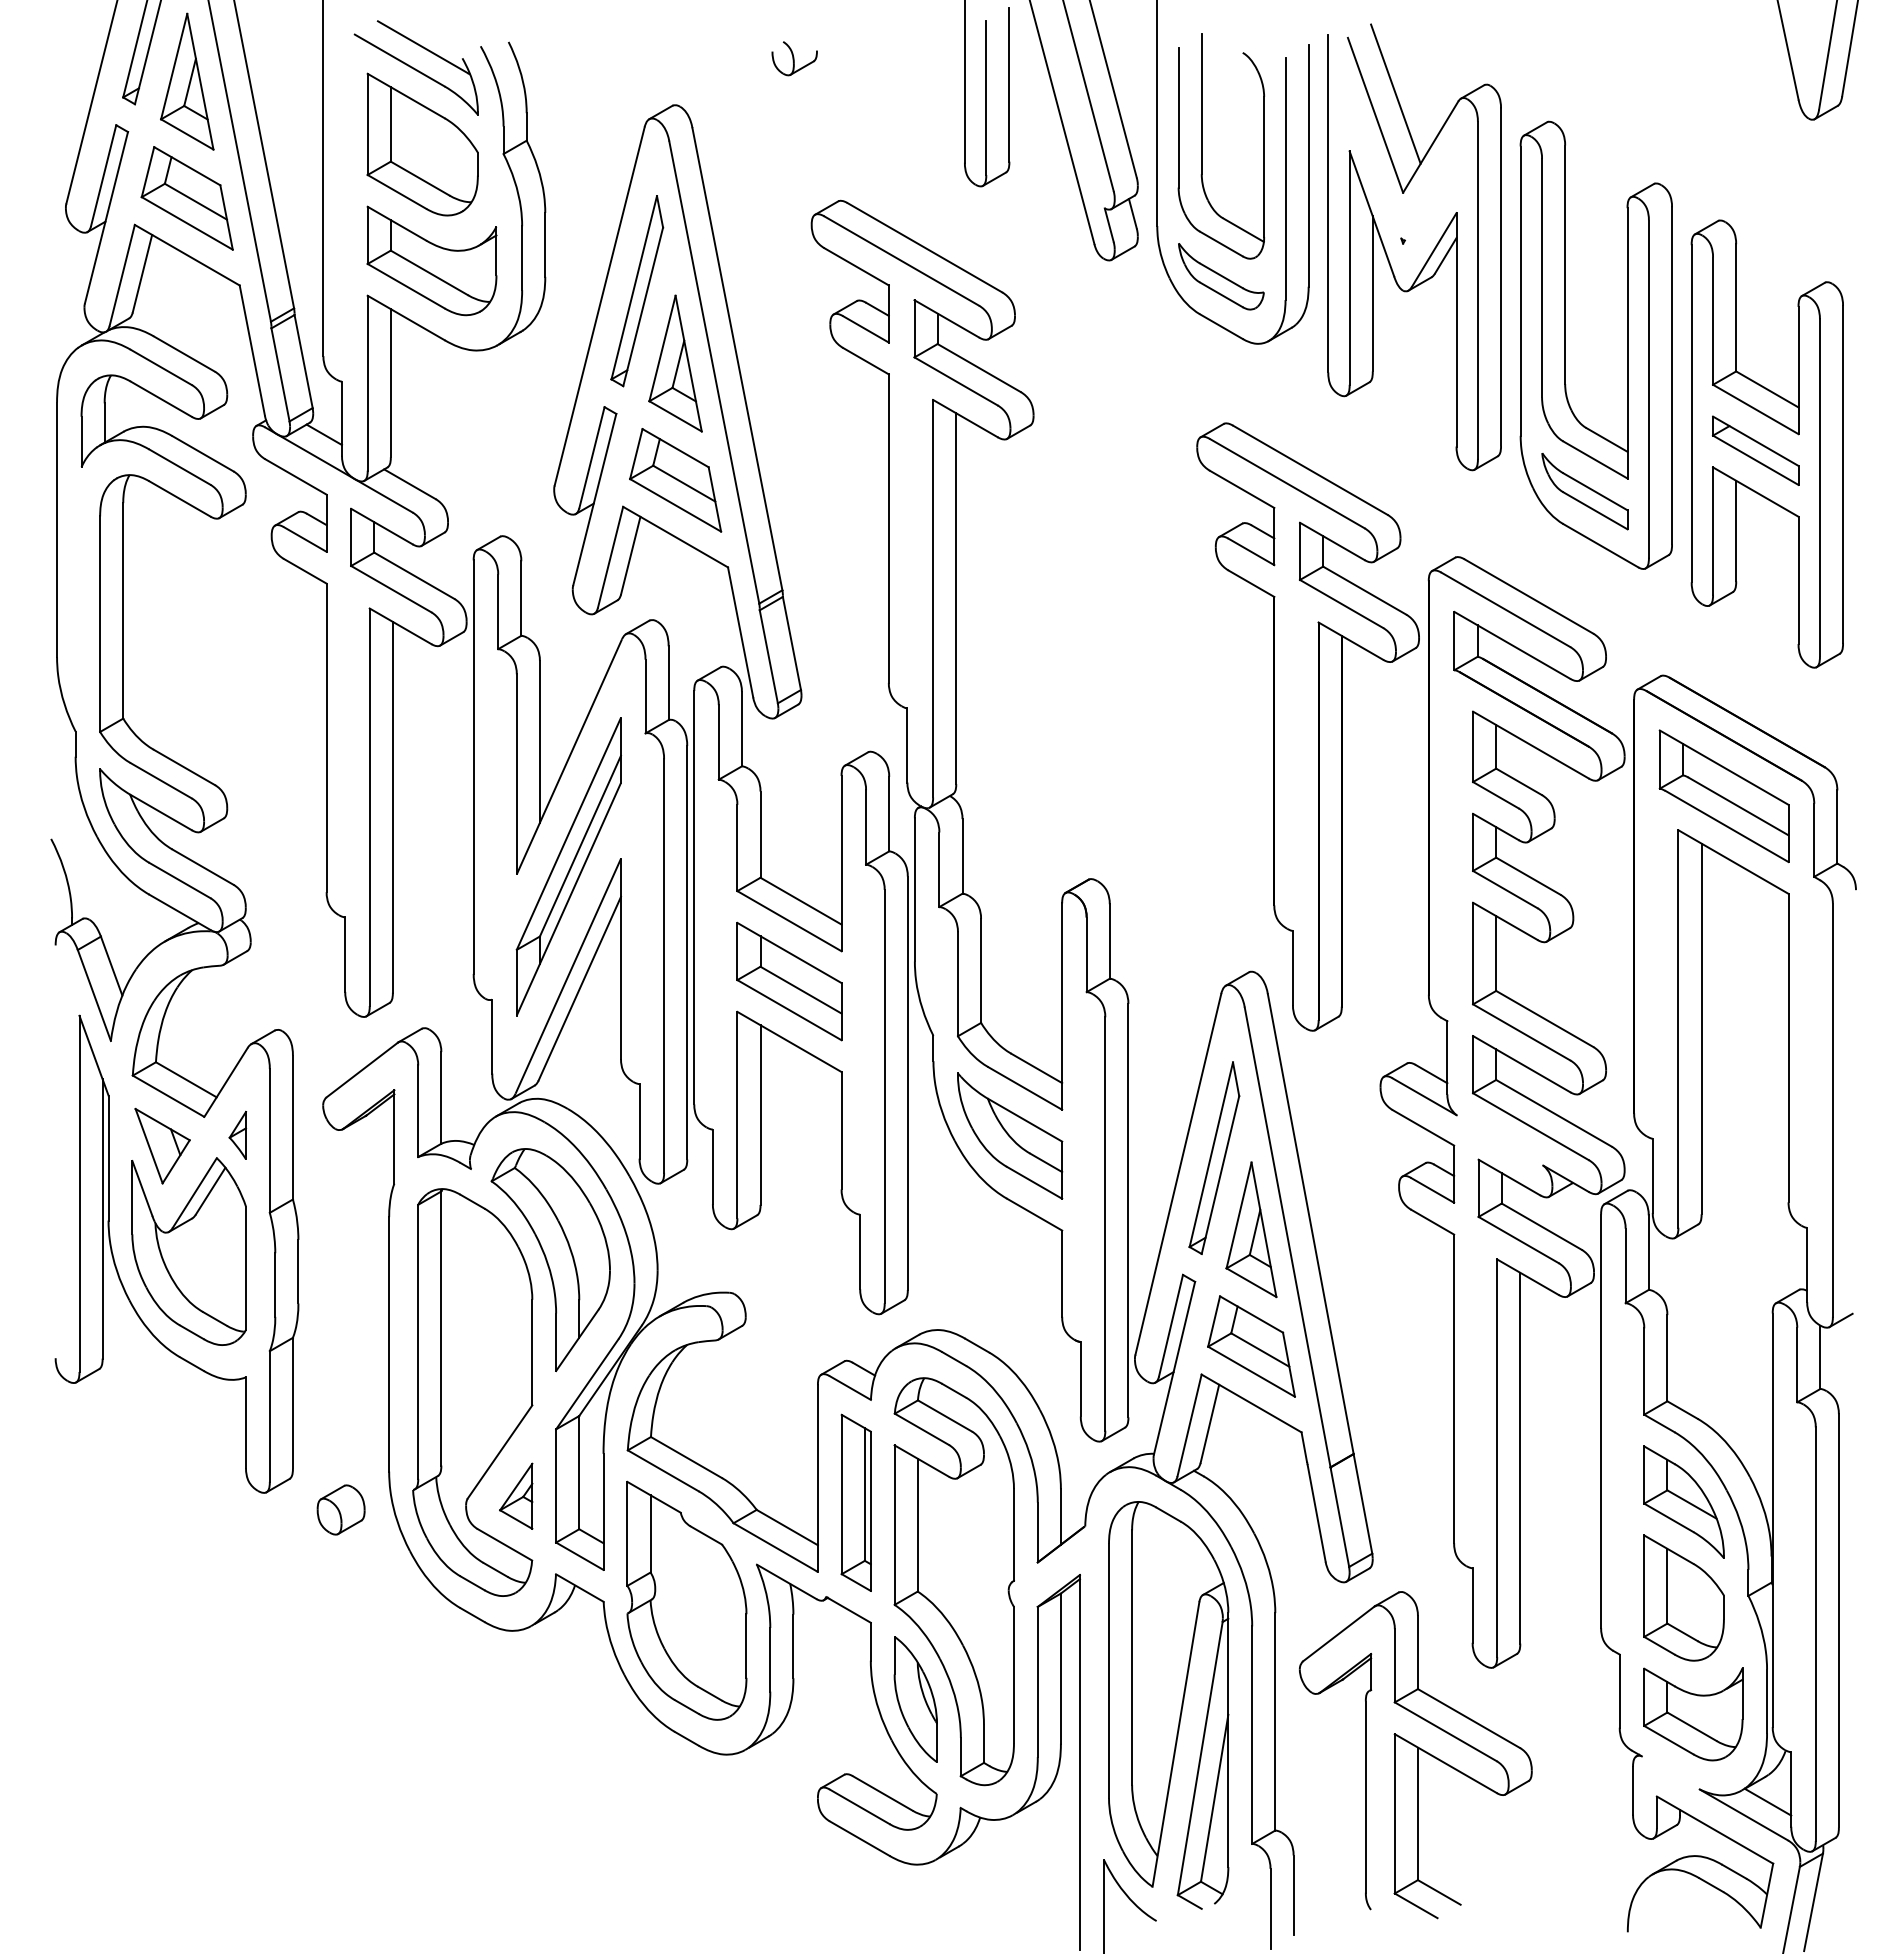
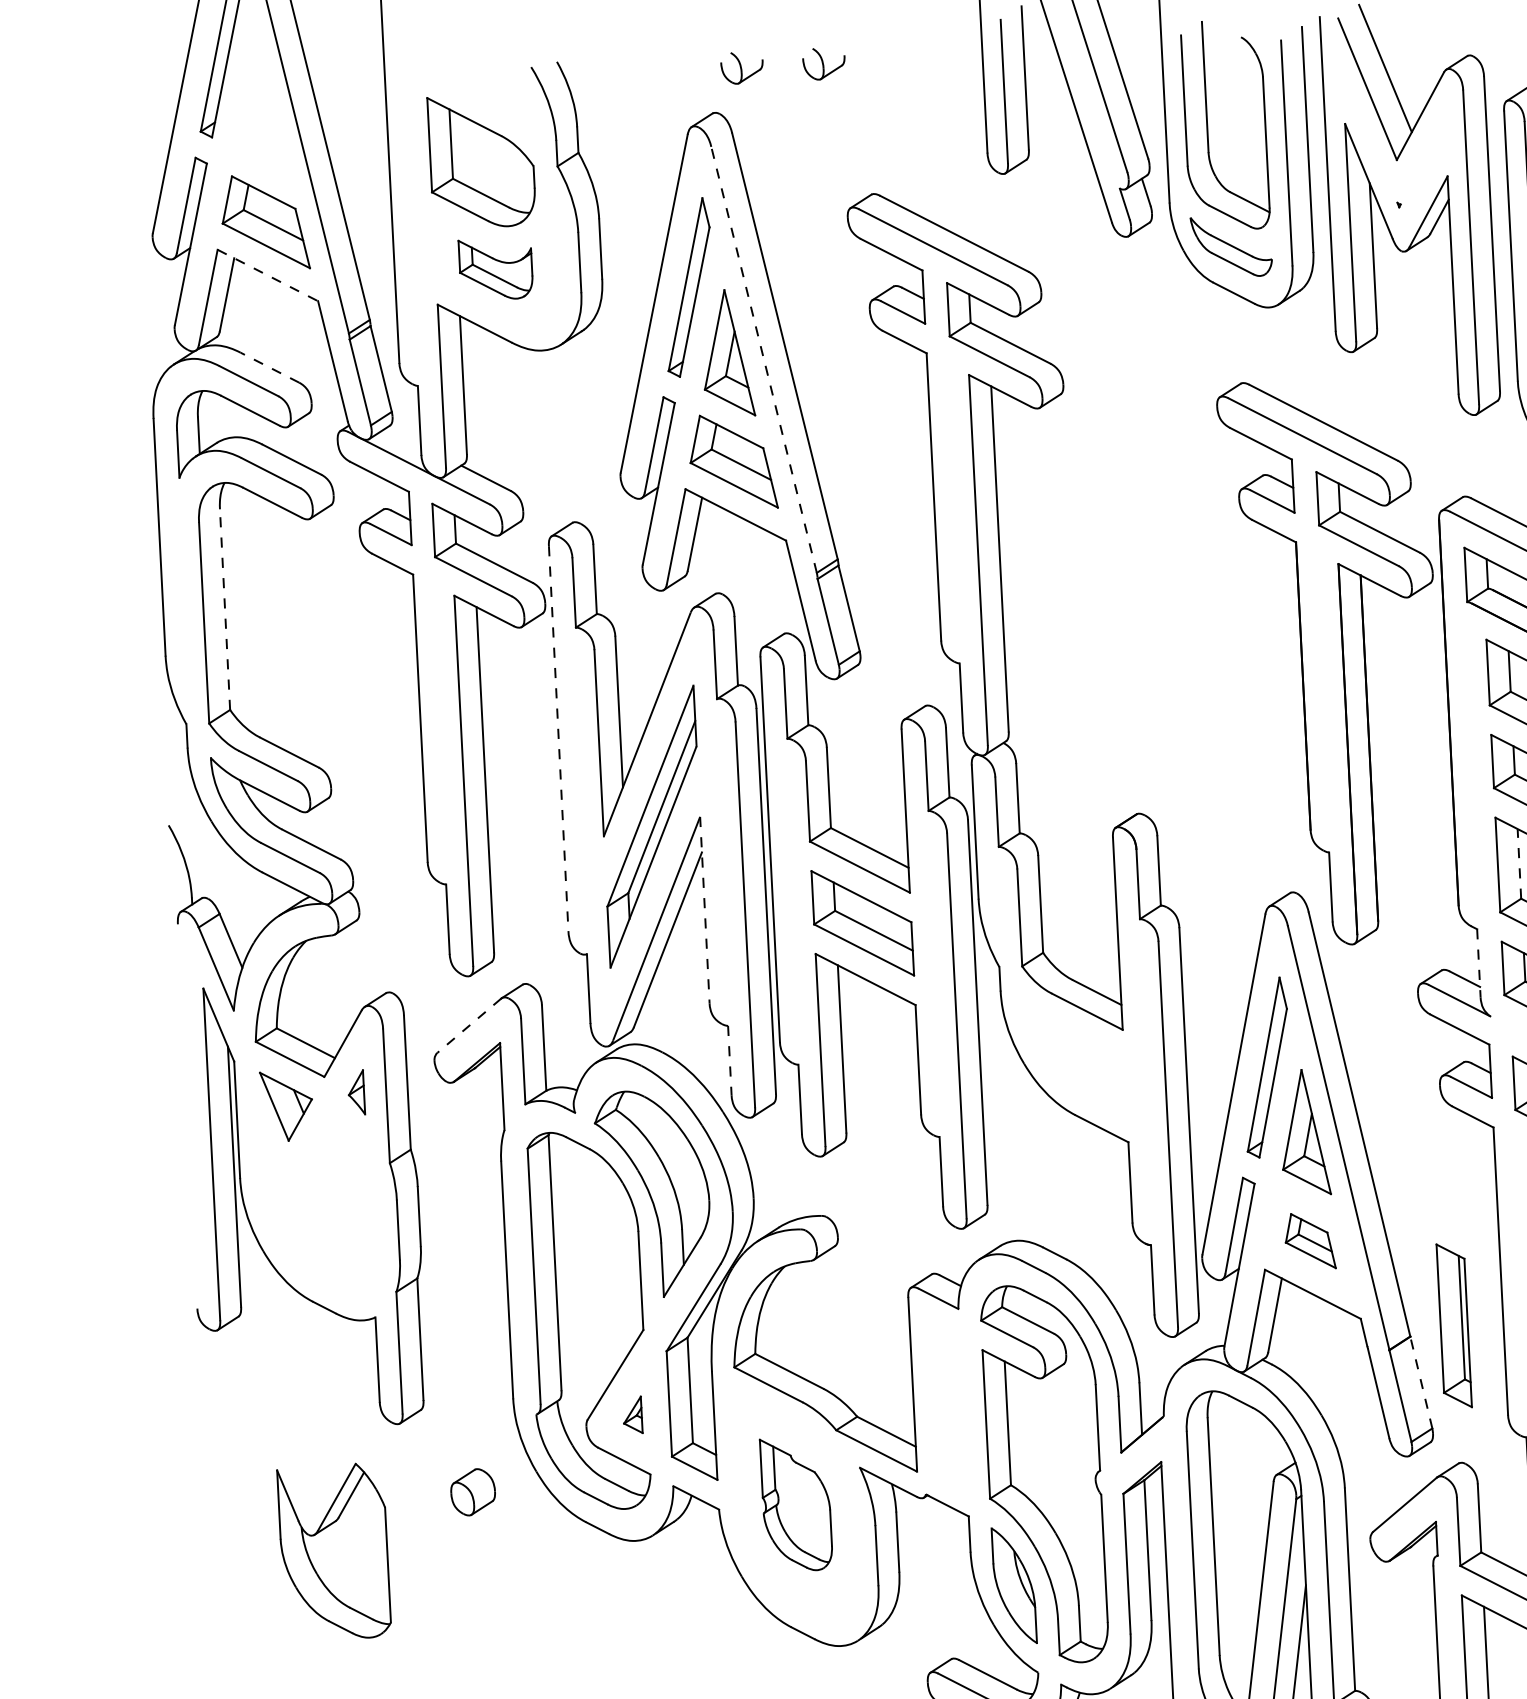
part: (706, 58) -> (742, 67), added
part: (415, 67) -> (471, 89), removed
part: (187, 81) -> (259, 113), removed
line: (187, 255) -> (268, 275), solid -> dashed
part: (431, 260) -> (495, 268), size x0.6
line: (184, 353) -> (269, 367), solid -> dashed
line: (714, 372) -> (764, 359), solid -> dashed
line: (324, 434) -> (404, 435), removed
line: (123, 610) -> (225, 609), solid -> dashed
line: (473, 767) -> (558, 738), solid -> dashed
line: (1496, 953) -> (1519, 863), solid -> dashed
line: (621, 959) -> (705, 910), solid -> dashed
line: (1447, 1057) -> (1478, 962), solid -> dashed
line: (362, 1069) -> (469, 1025), solid -> dashed
line: (639, 1121) -> (729, 1060), solid -> dashed
part: (1010, 1135) -> (1075, 1056), removed
part: (188, 1251) -> (333, 1552), moved
part: (1251, 1346) -> (1310, 1241), size x0.6
part: (516, 1495) -> (632, 1414), size x0.6
part: (855, 1502) -> (1453, 1325), moved
line: (1362, 1503) -> (1420, 1382), solid -> dashed
part: (340, 1509) -> (472, 1491), moved
part: (686, 1600) -> (796, 1504), size x0.6

